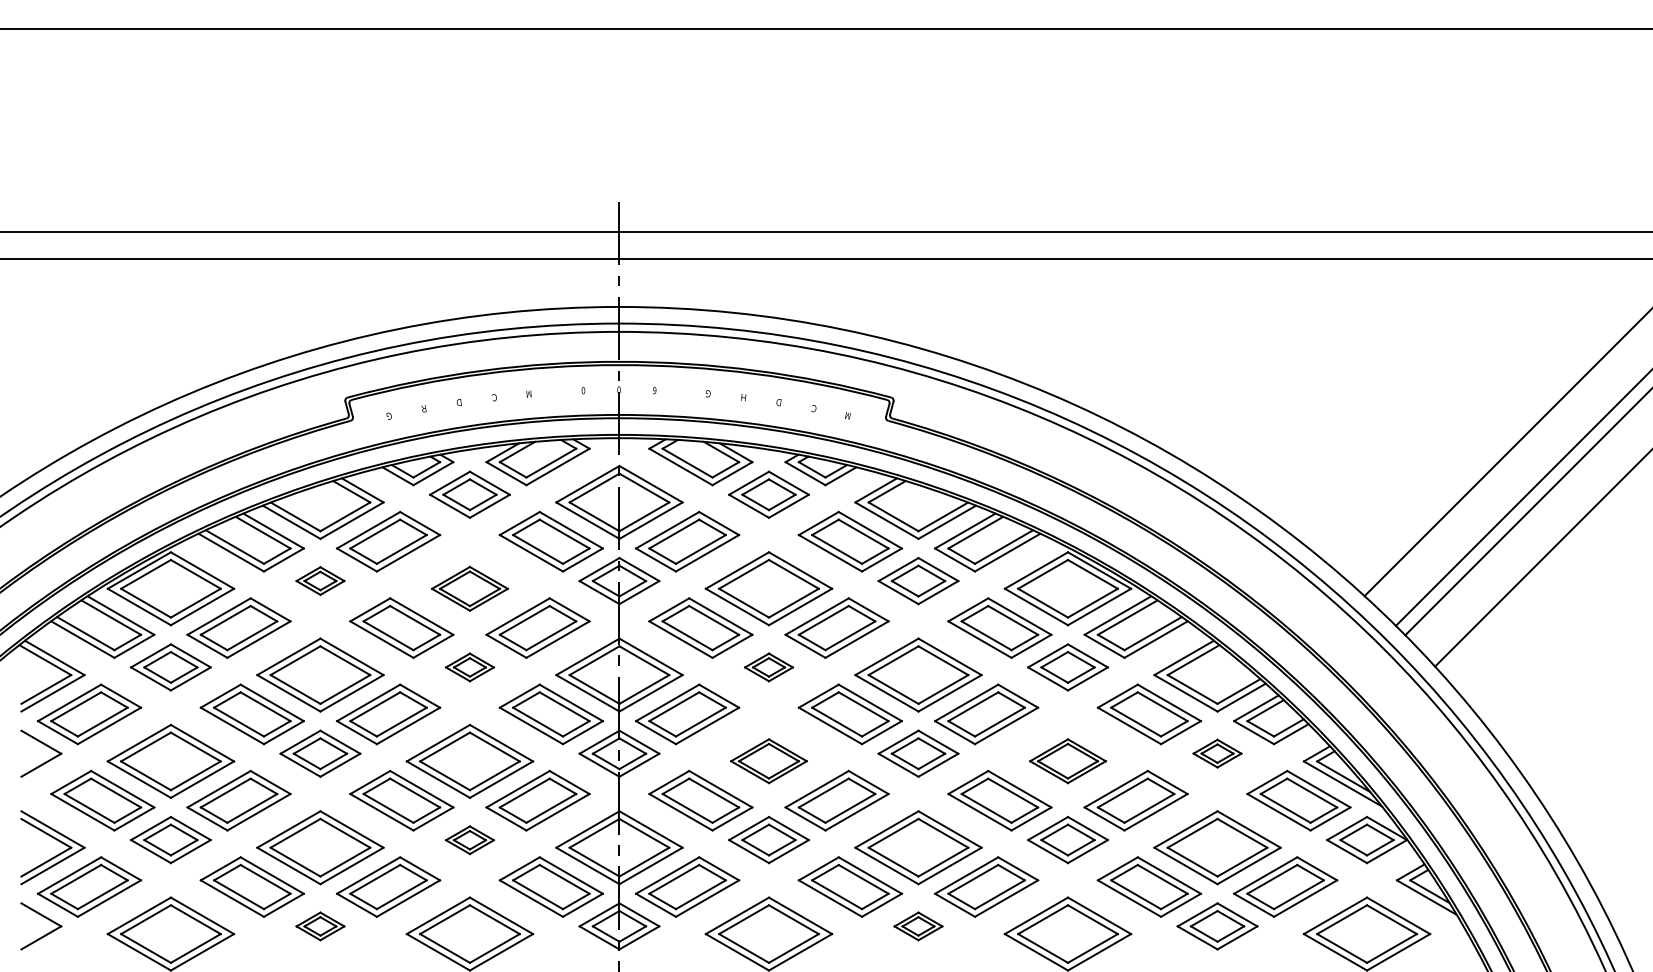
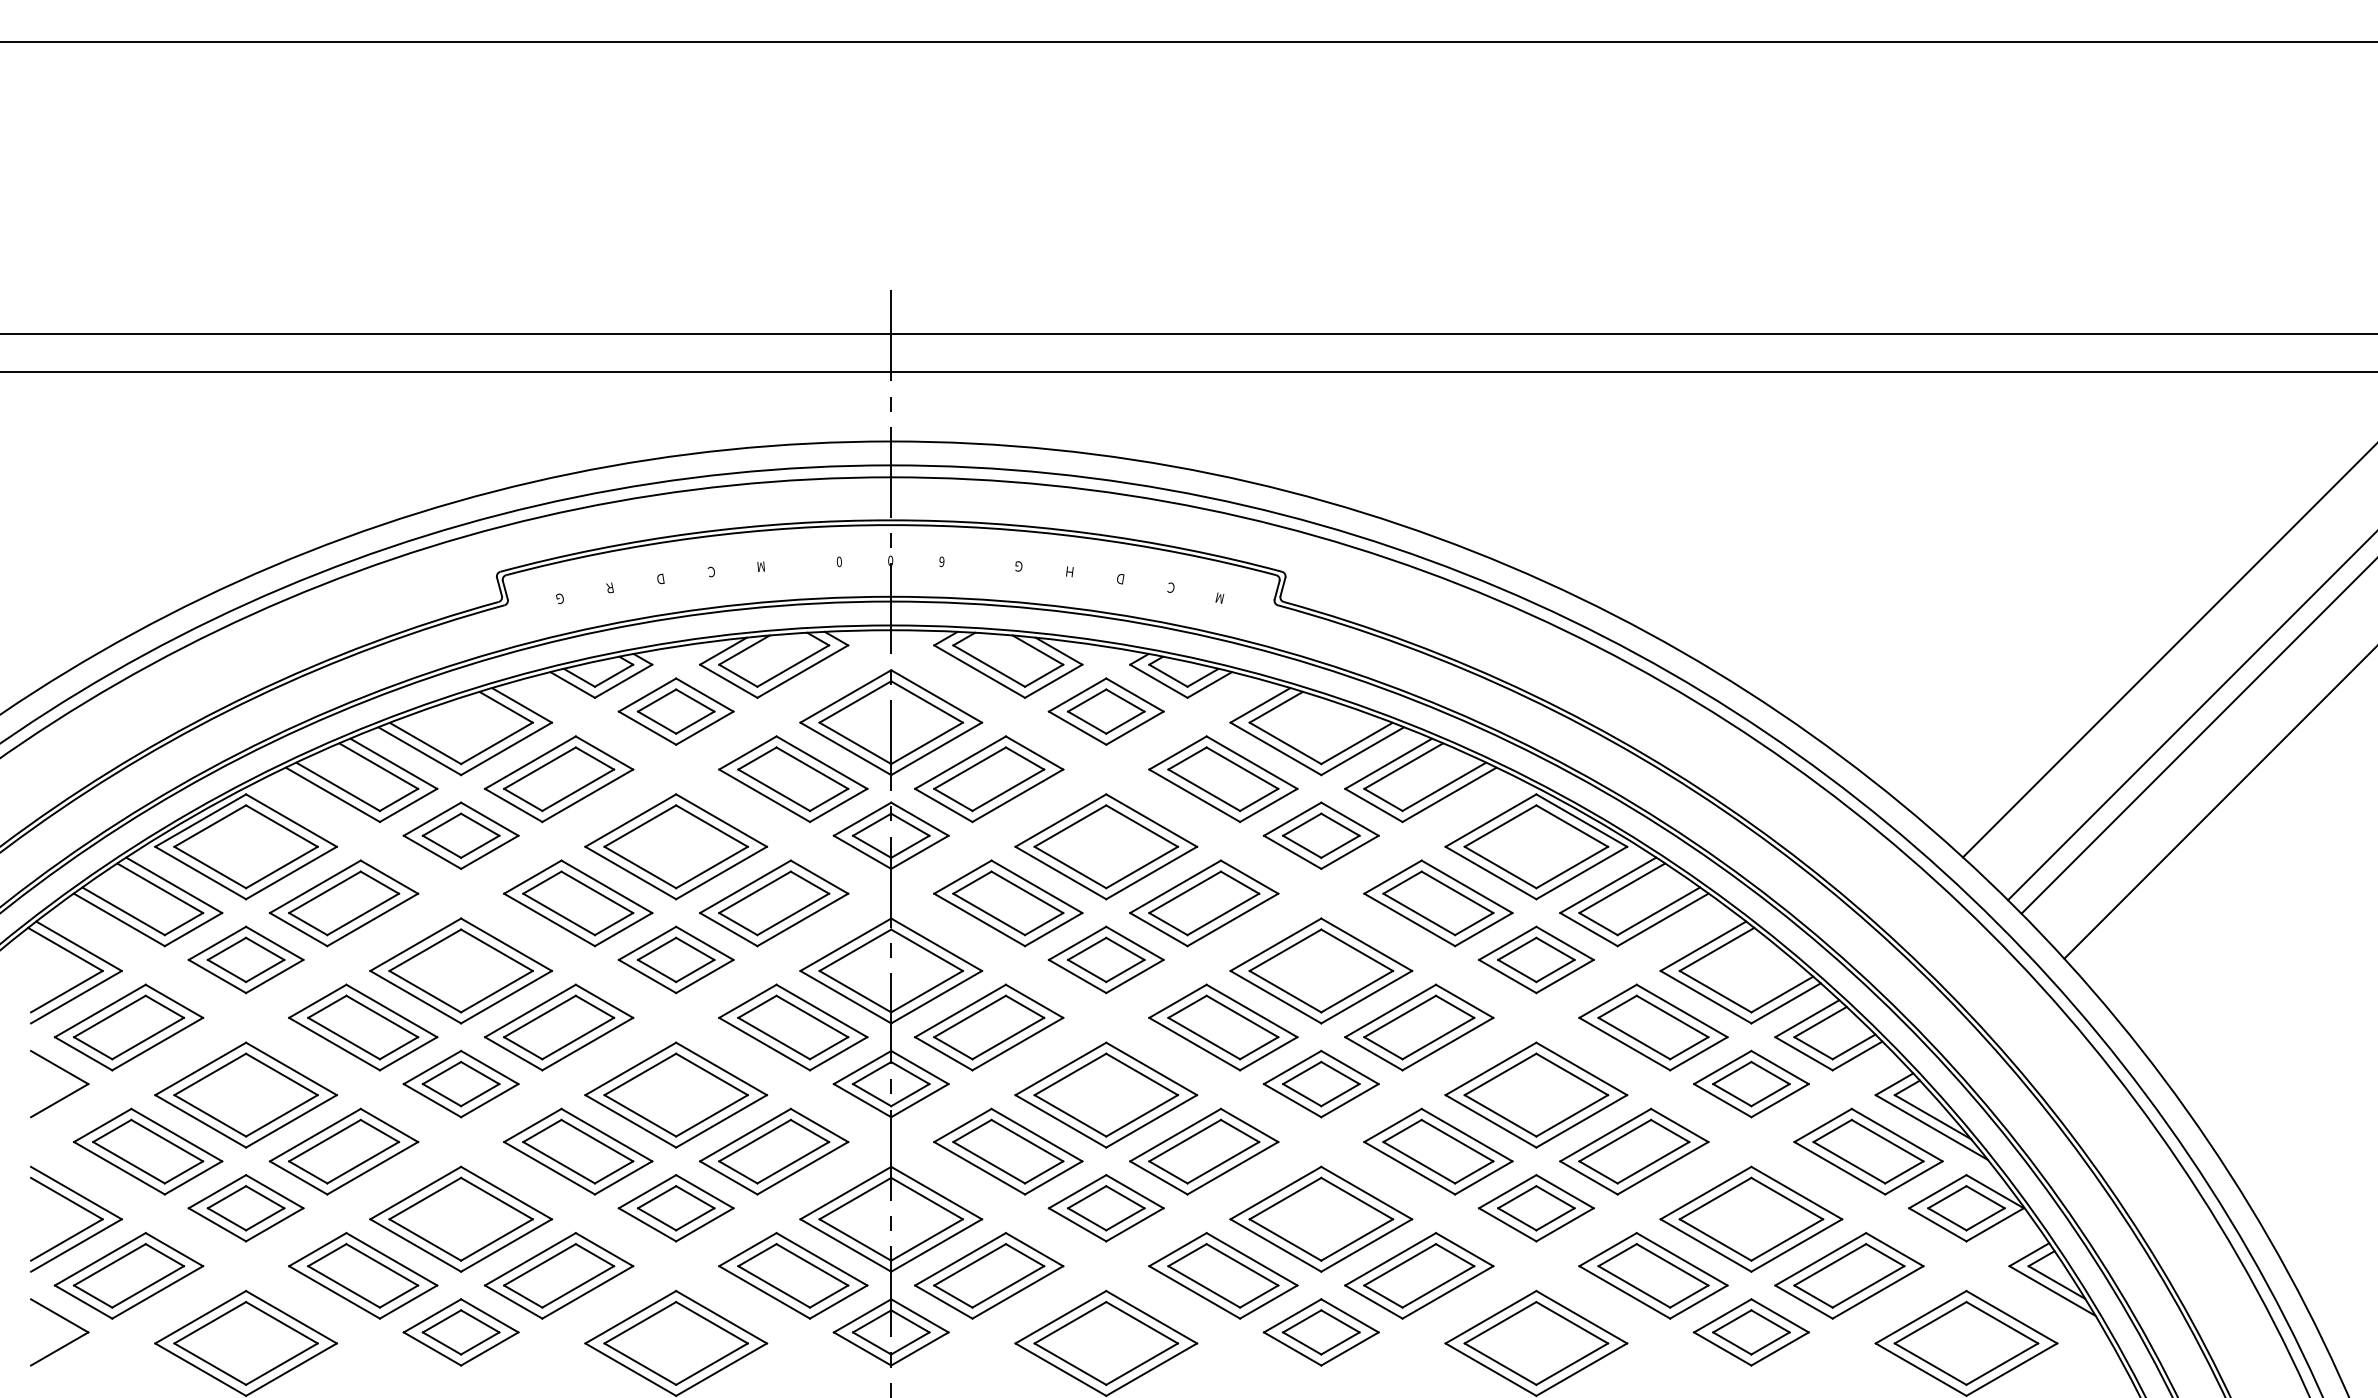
part: (320, 580) -> (461, 834), size x1.67
part: (469, 588) -> (675, 846), size x1.67
part: (469, 667) -> (675, 960), size x1.67
part: (768, 667) -> (1105, 960), size x1.67
part: (1217, 753) -> (1751, 1083), size x1.67
part: (768, 760) -> (1105, 1093), size x1.67
part: (1067, 760) -> (1535, 1093), size x1.67
part: (469, 840) -> (675, 1208), size x1.67
part: (320, 926) -> (461, 1332), size x1.67
part: (918, 926) -> (1321, 1332), size x1.67

